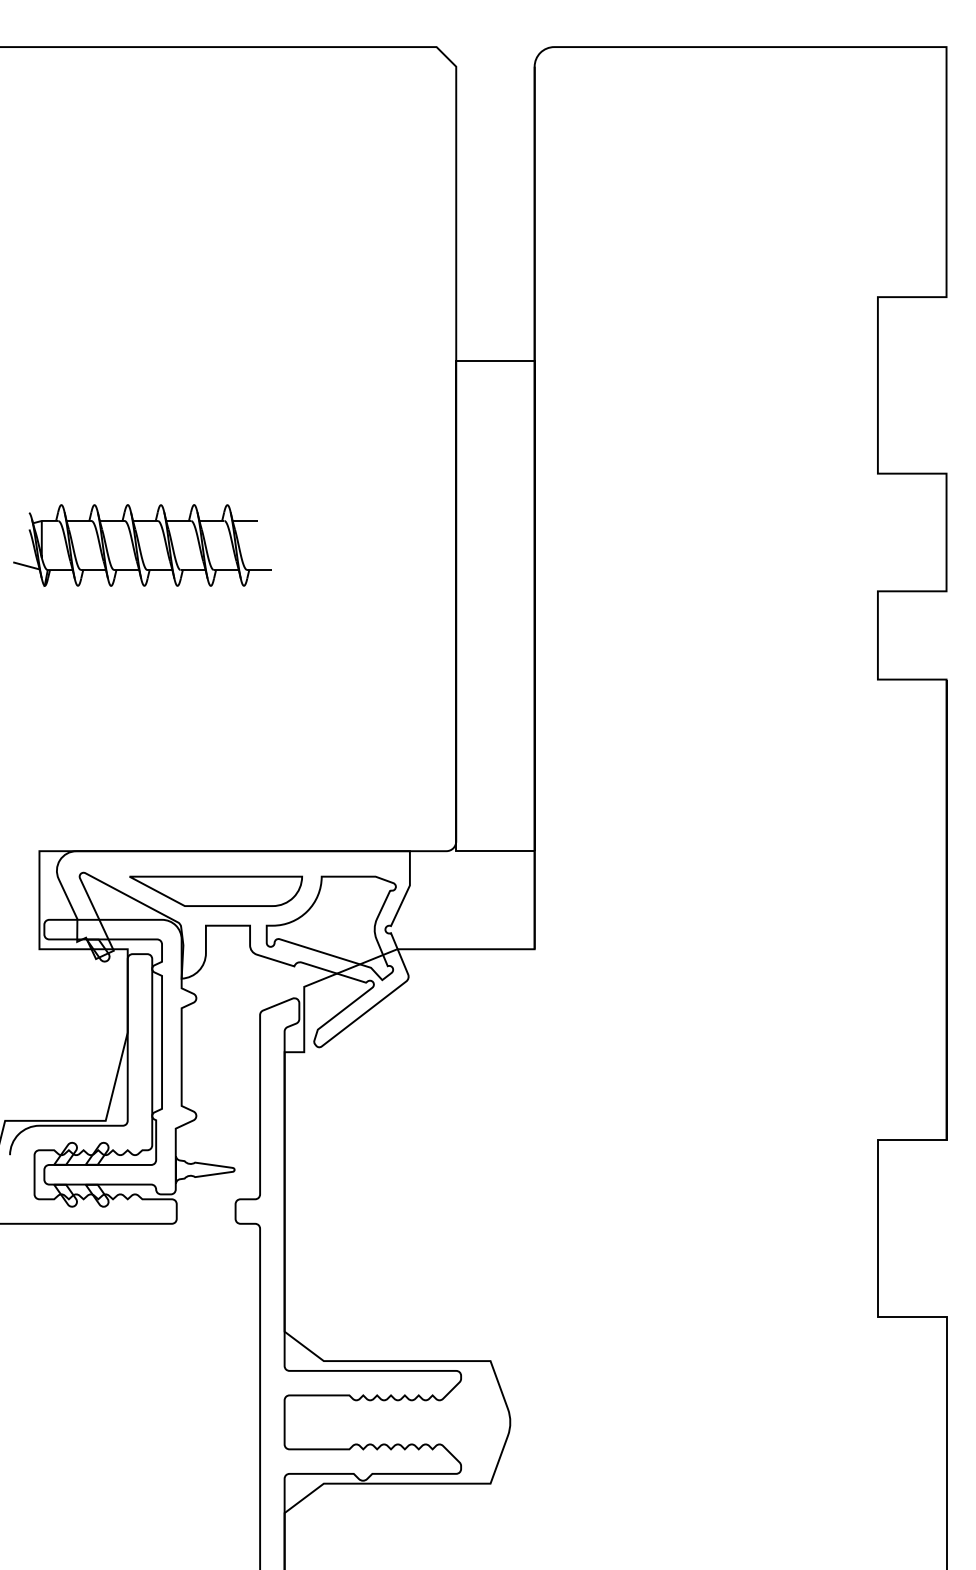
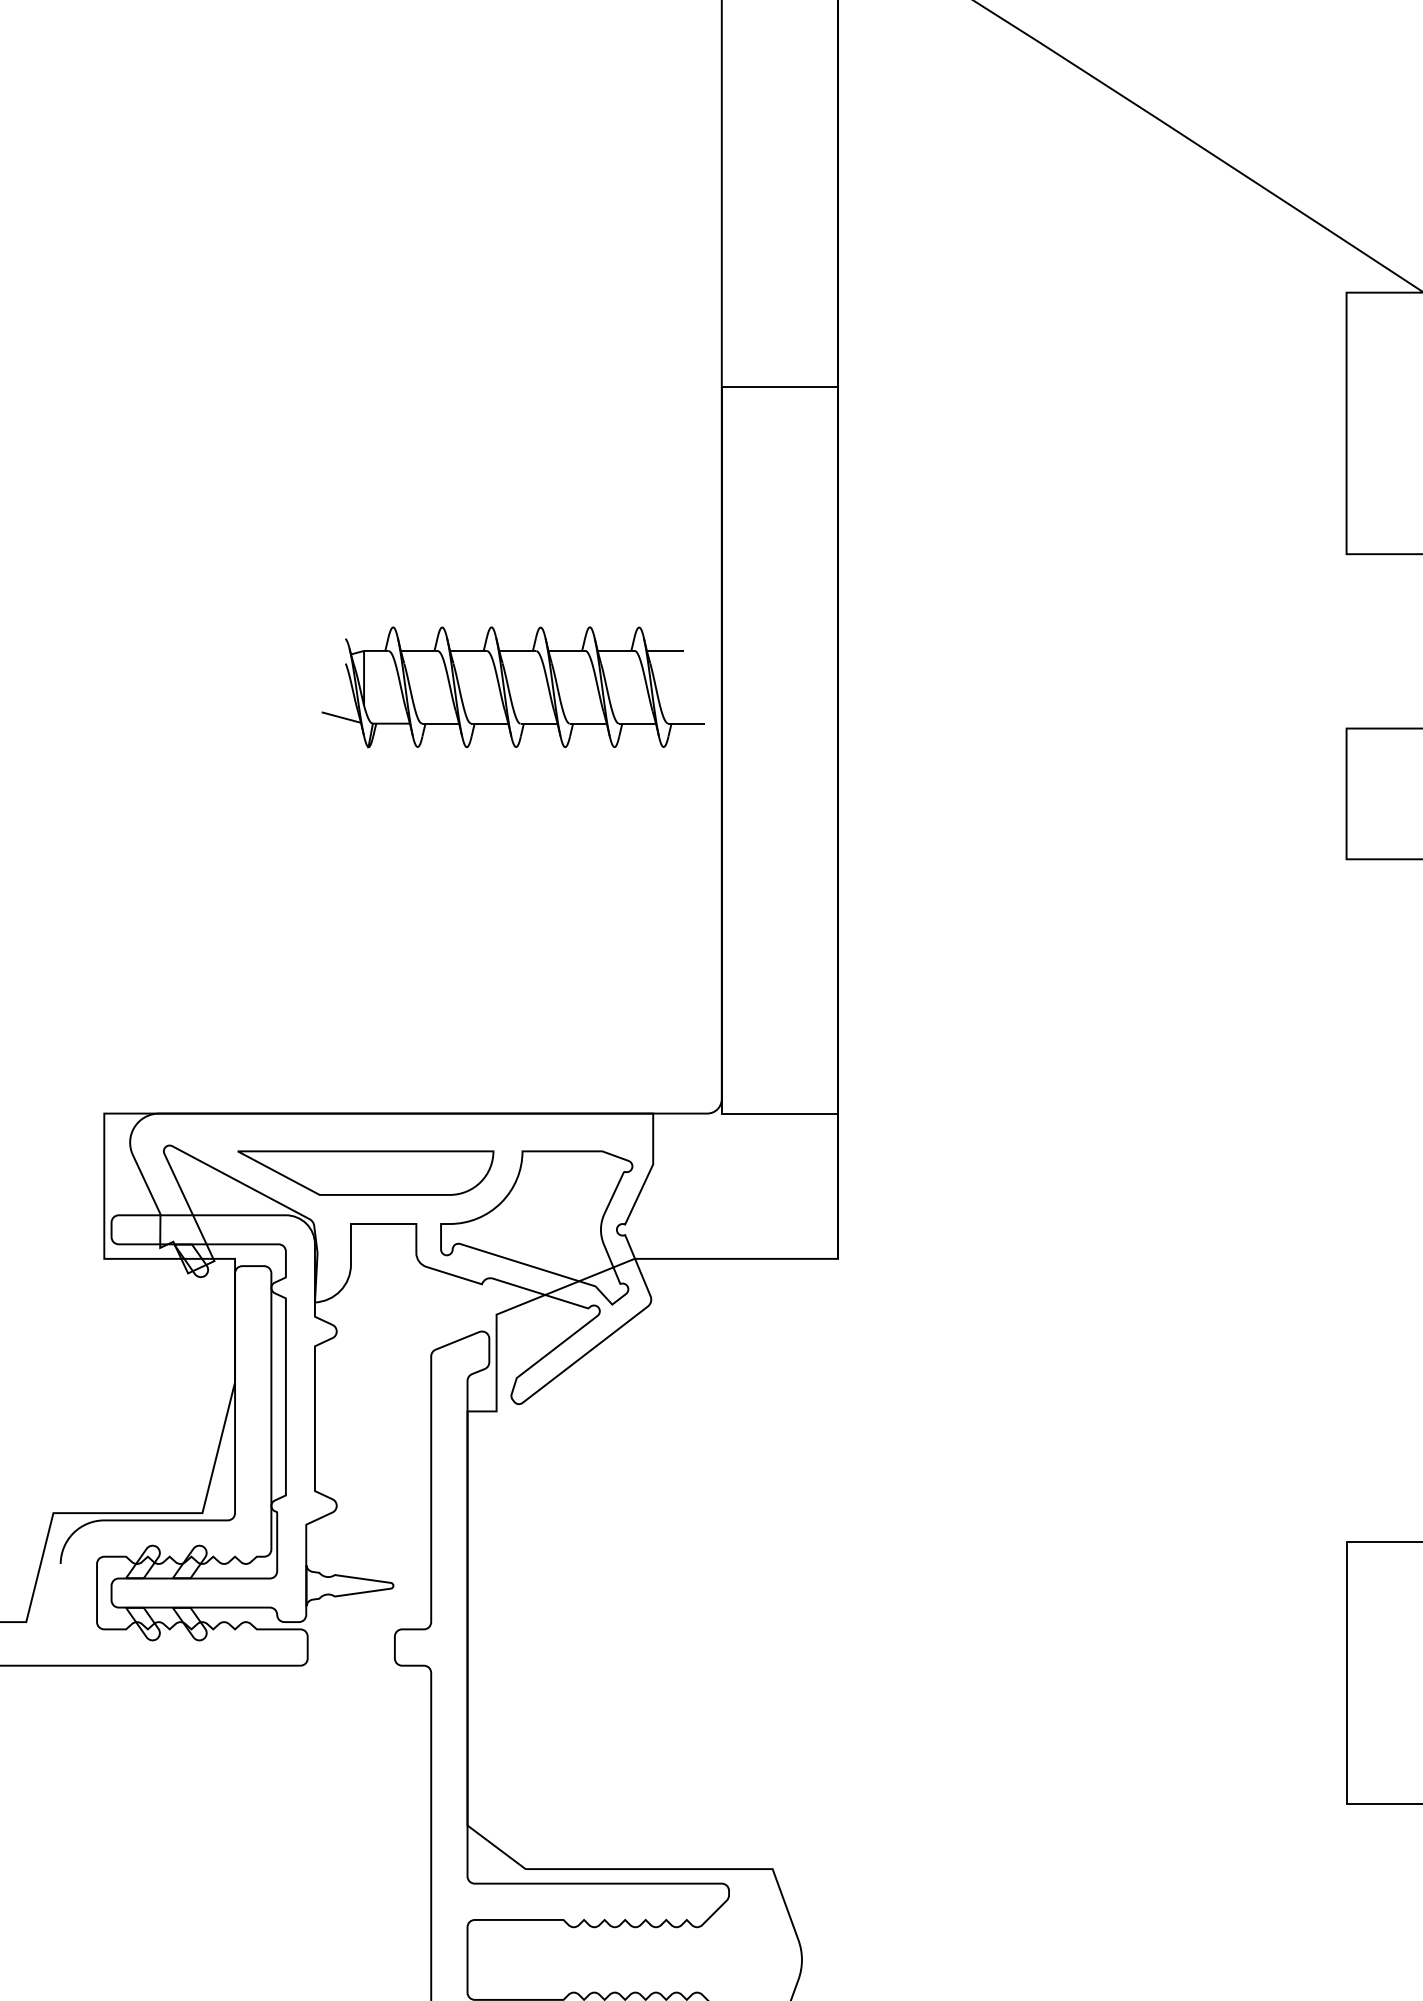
part: (142, 545) -> (513, 687), moved

